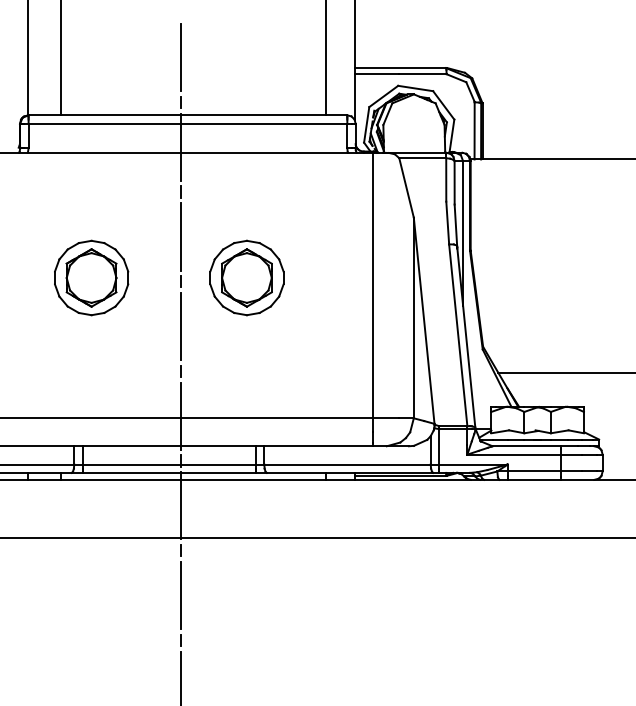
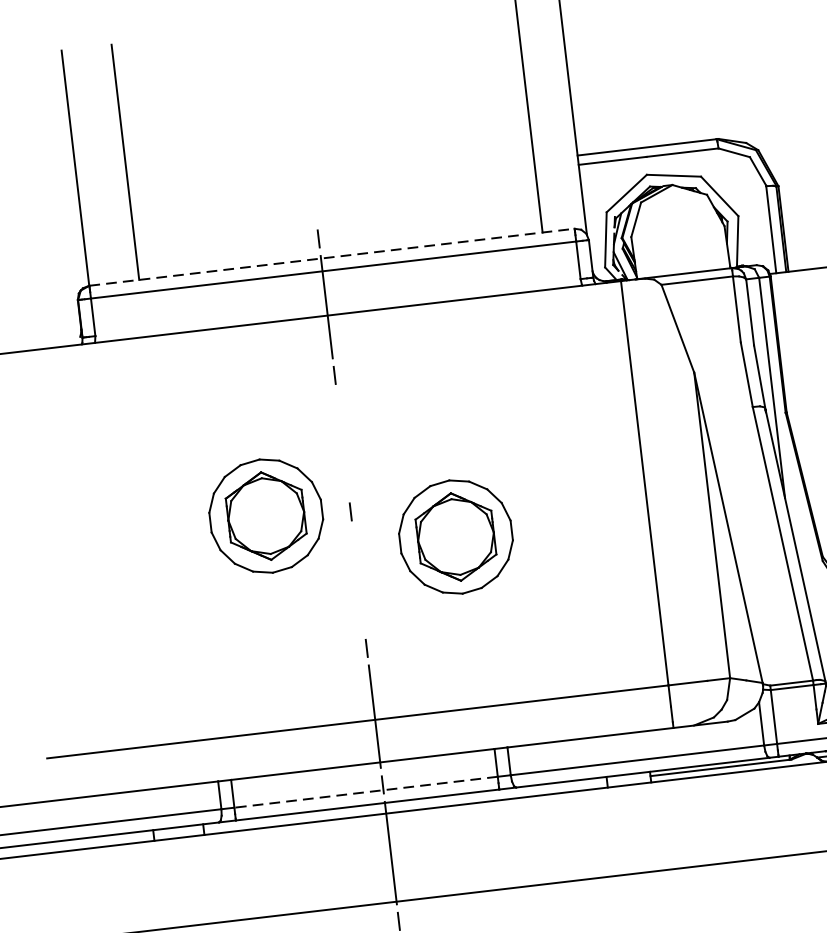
line: (180, 57) -> (310, 170), removed
line: (188, 115) -> (332, 257), solid -> dashed
line: (180, 236) -> (342, 443), removed
part: (91, 277) -> (265, 515), moved
part: (246, 277) -> (455, 536), moved
line: (180, 326) -> (358, 580), removed
line: (169, 464) -> (366, 792), solid -> dashed

